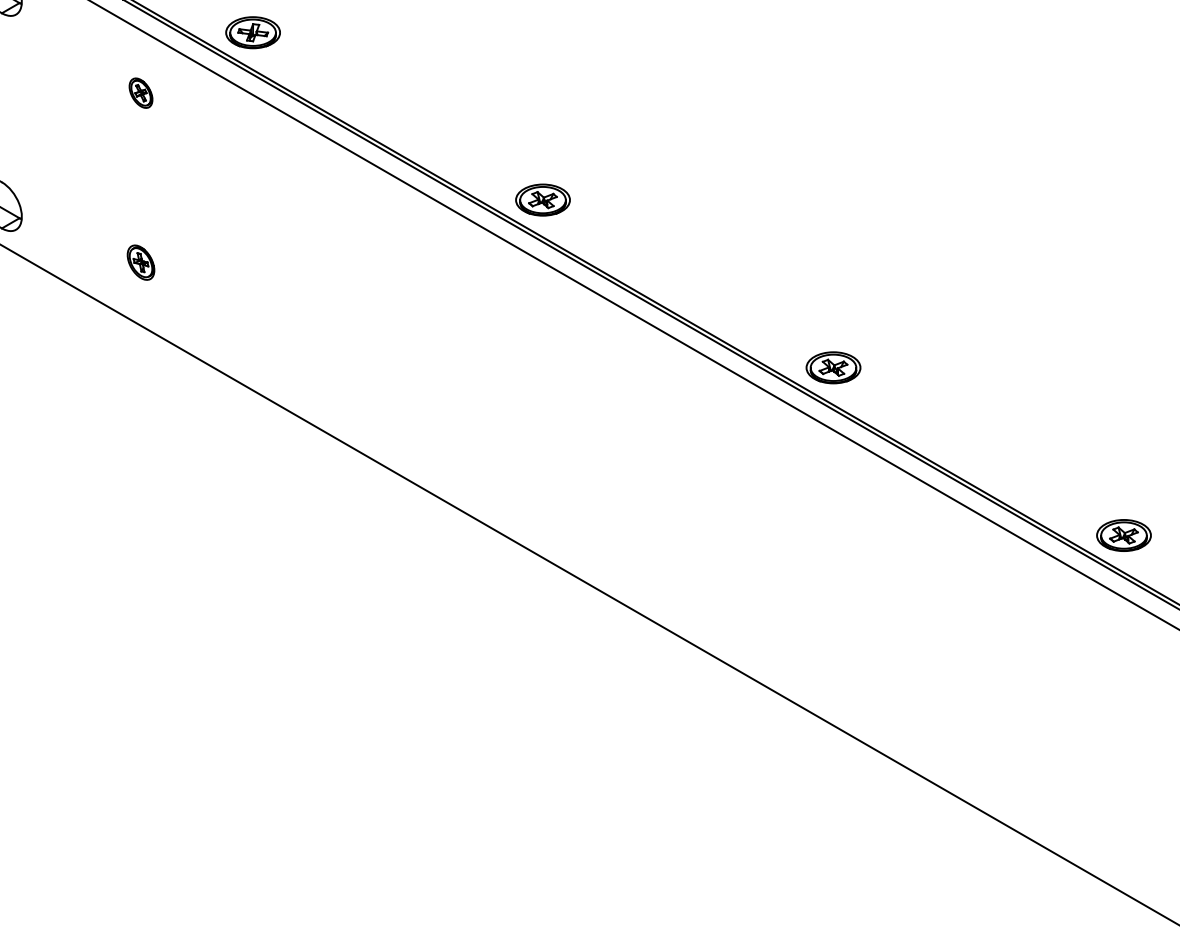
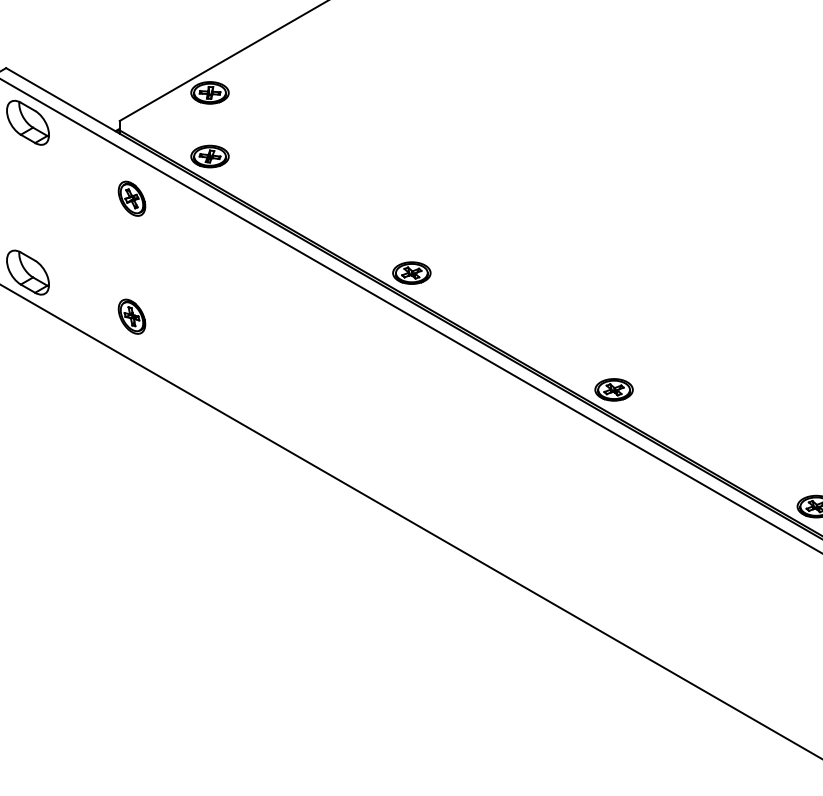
part: (140, 92) -> (131, 198), size x1.67
part: (140, 262) -> (131, 316), size x1.43

